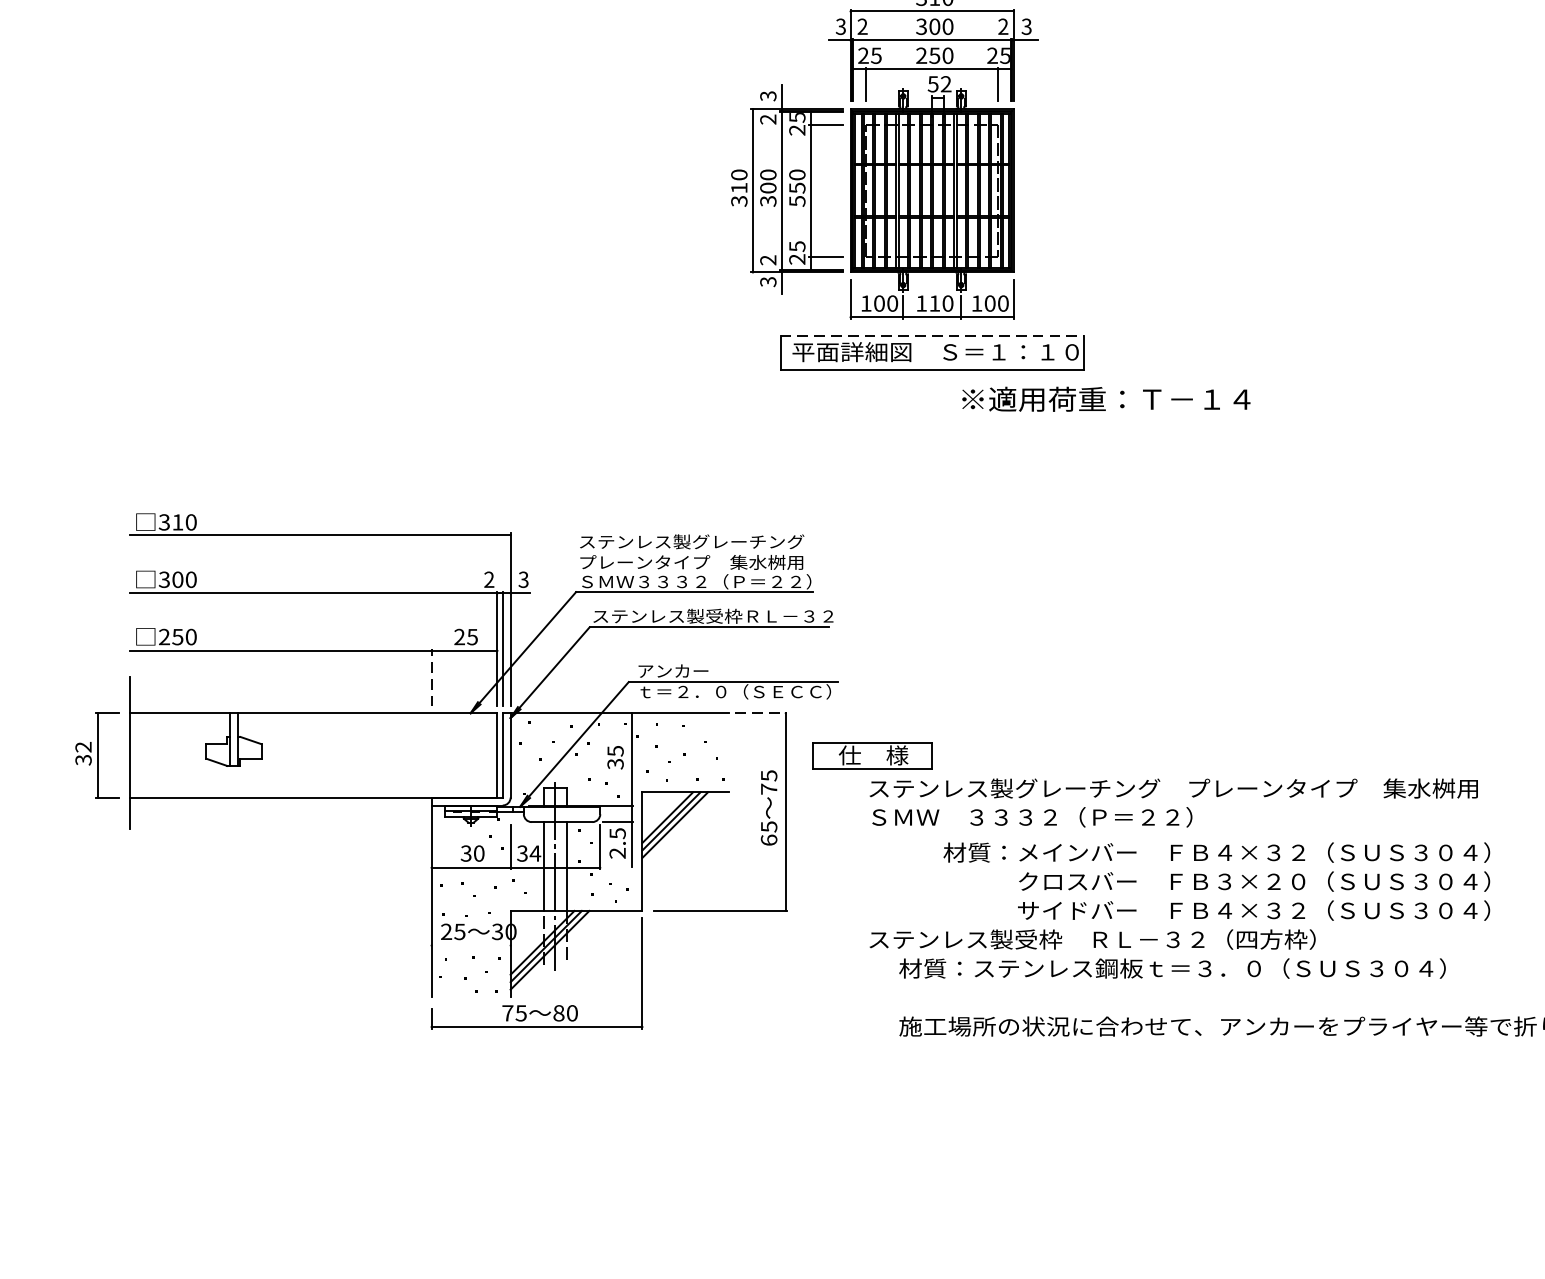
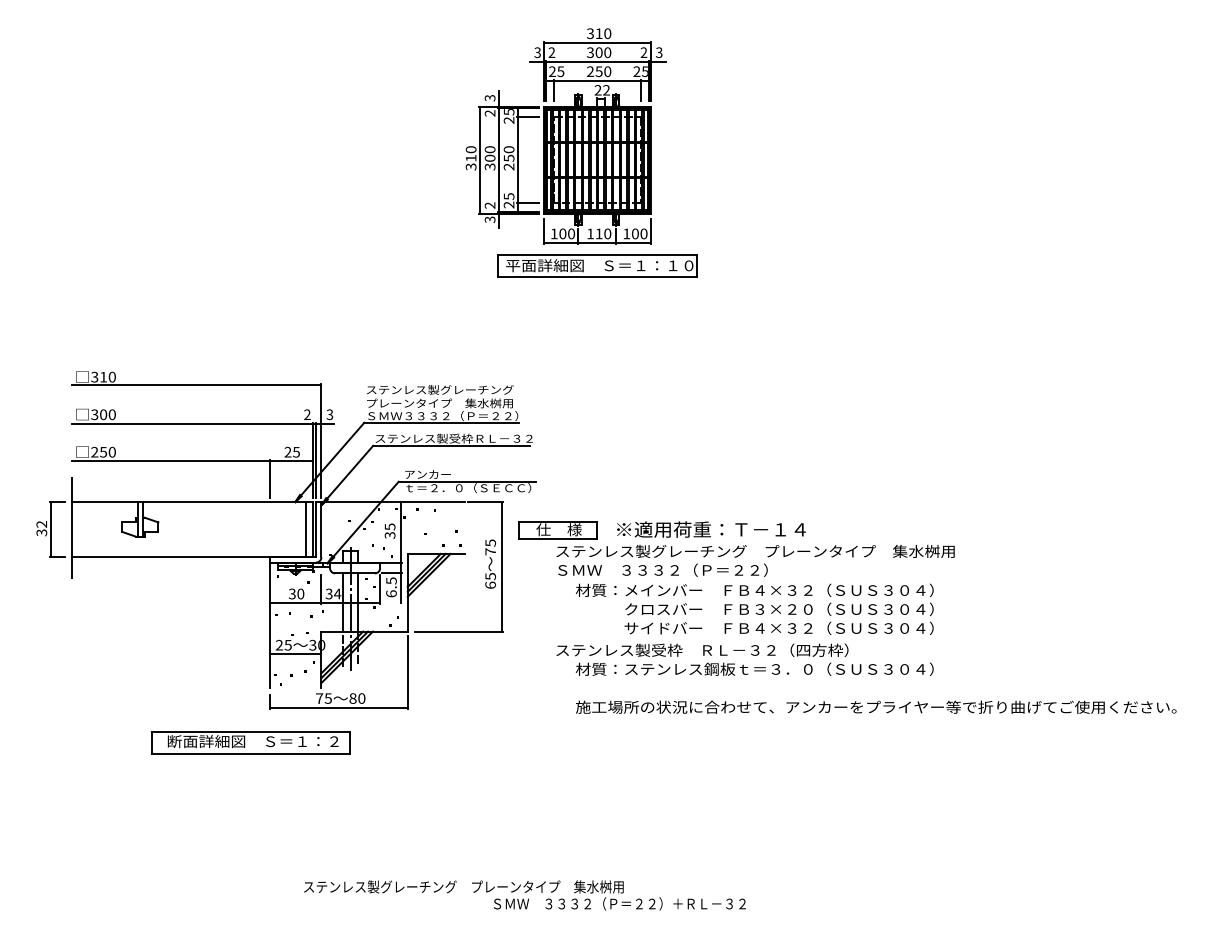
text: (932, 84) -> (597, 90), 52 -> 22
text: (796, 200) -> (508, 166), 550 -> 250
line: (932, 335) -> (597, 254), dashed -> solid
text: (1106, 399) -> (711, 529), moved
line: (431, 677) -> (269, 478), dashed -> solid
line: (762, 713) -> (486, 502), dashed -> solid
line: (486, 755) -> (305, 529), added
text: (617, 852) -> (391, 593), 2.5 -> 6.5
text: (1216, 880) -> (754, 608), moved
line: (471, 945) -> (295, 654), added
part: (402, 1080) -> (250, 742), added

